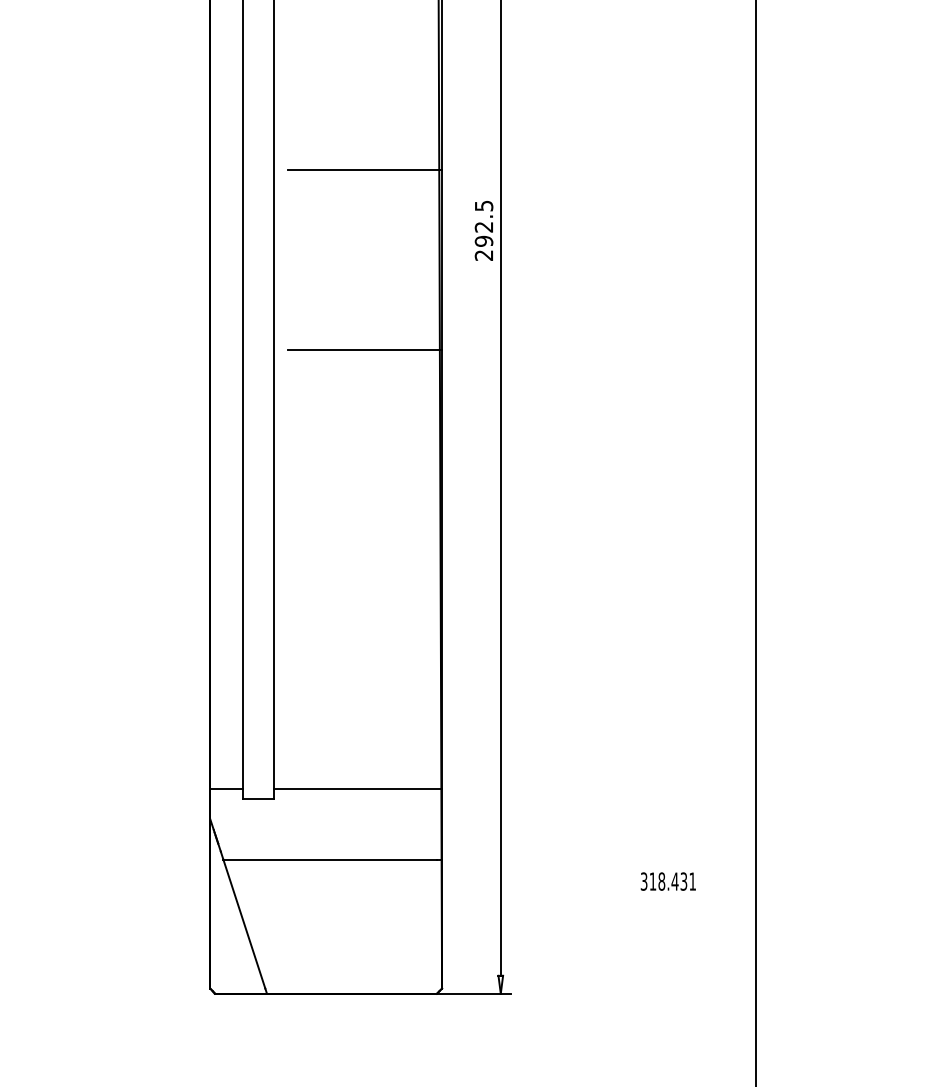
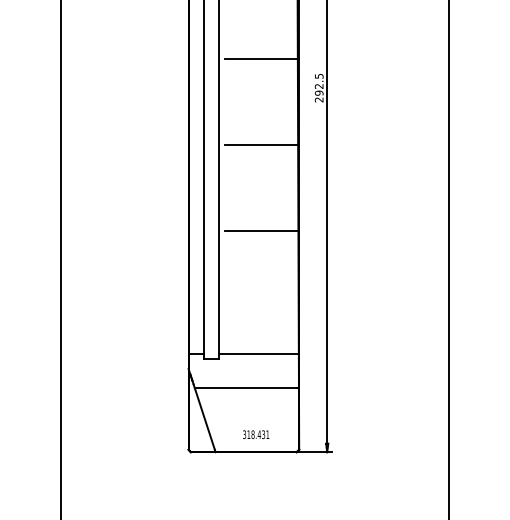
line: (365, 531) -> (262, 231), added
text: (669, 881) -> (256, 434), moved

